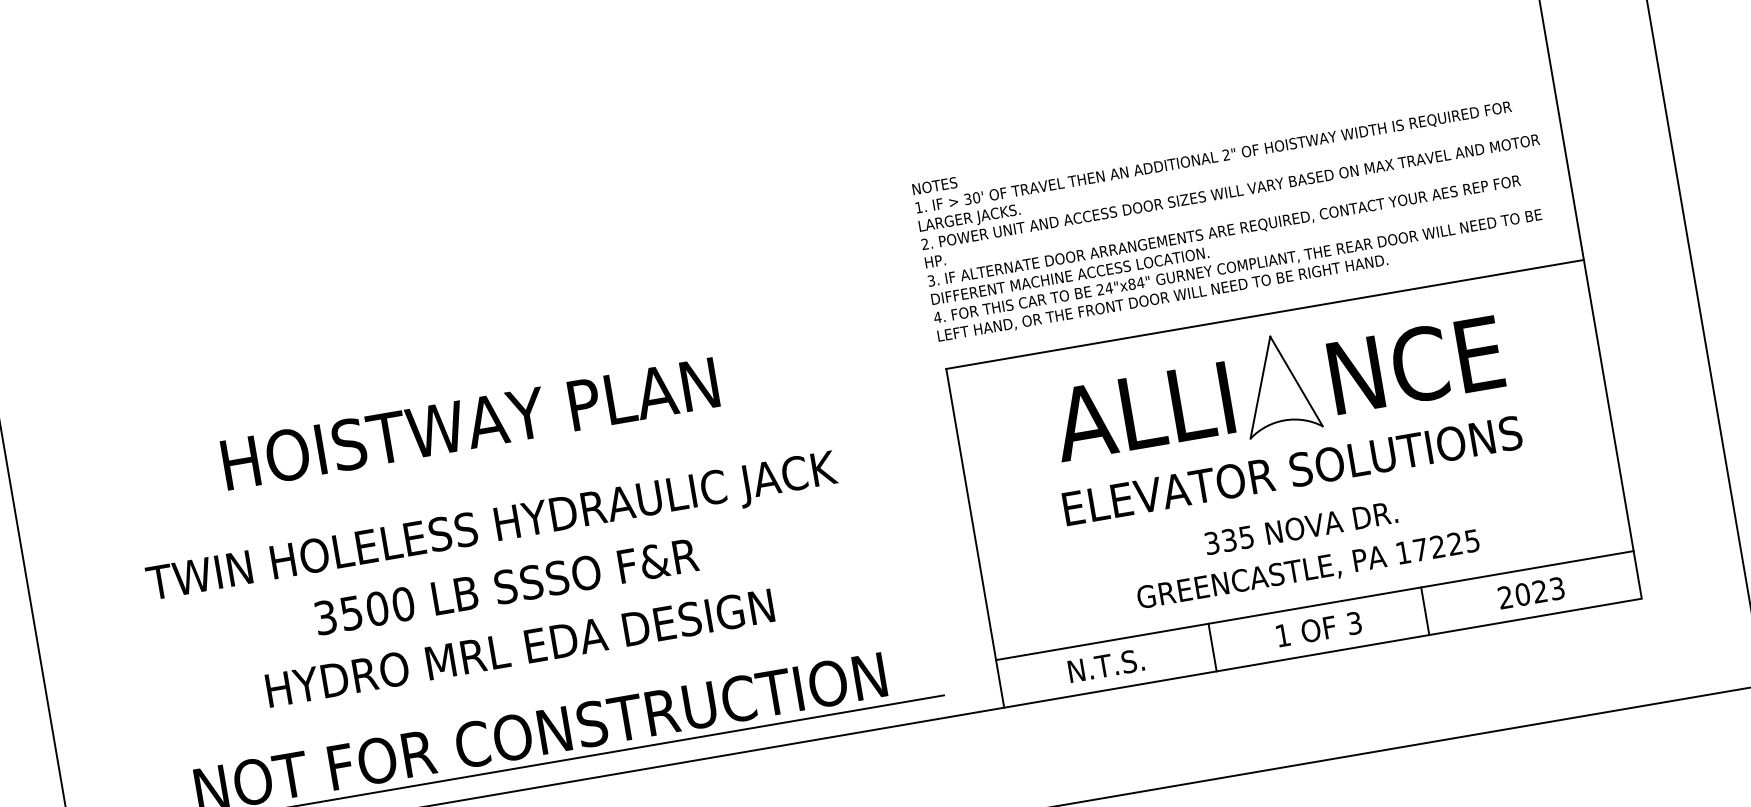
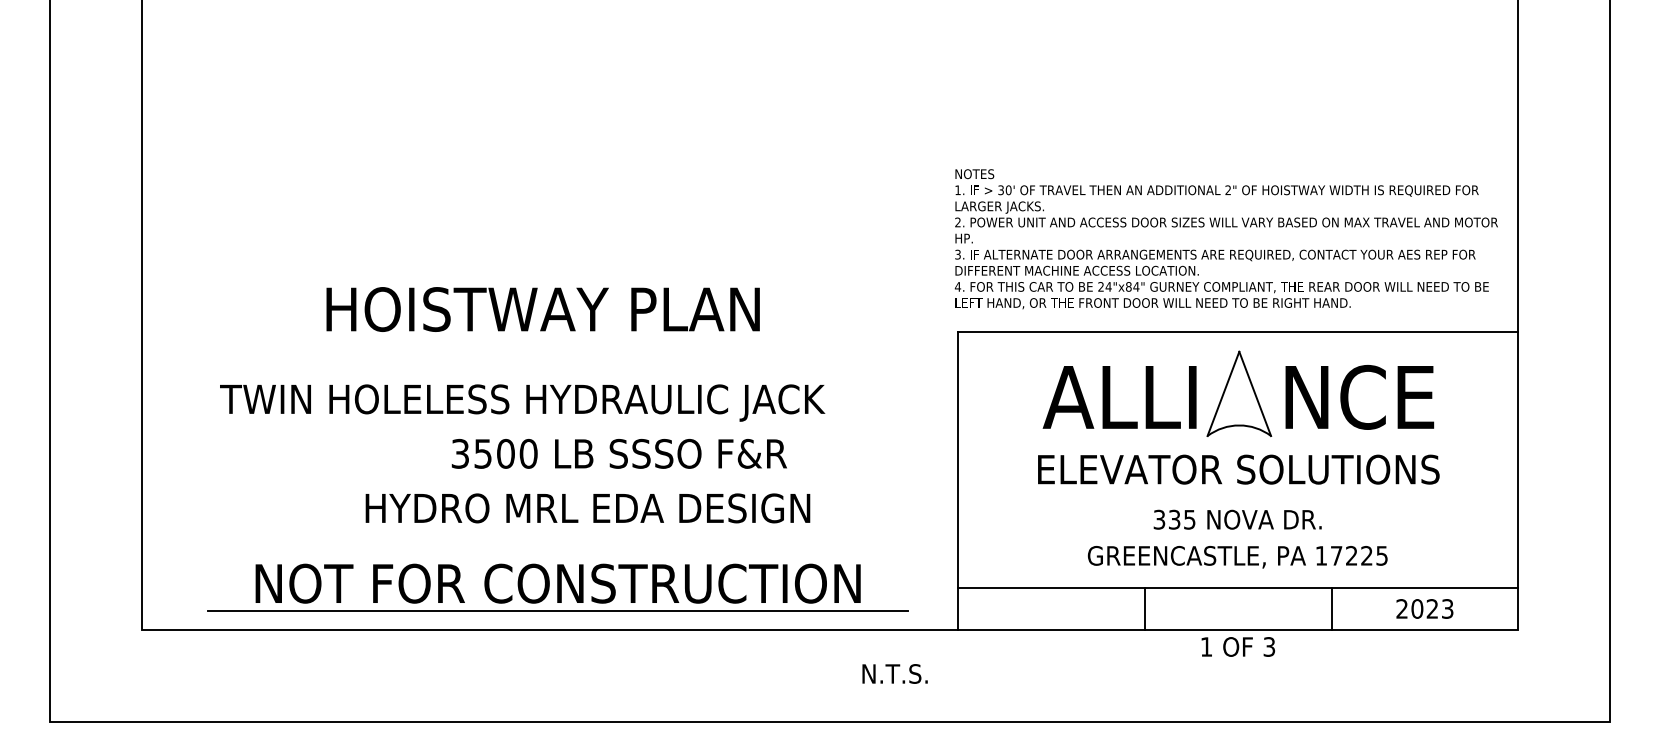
text: (492, 529) -> (522, 402), moved
text: (505, 586) -> (618, 453), moved
text: (1318, 628) -> (1237, 646), moved
text: (519, 648) -> (587, 508), moved
text: (1105, 665) -> (894, 673), moved

